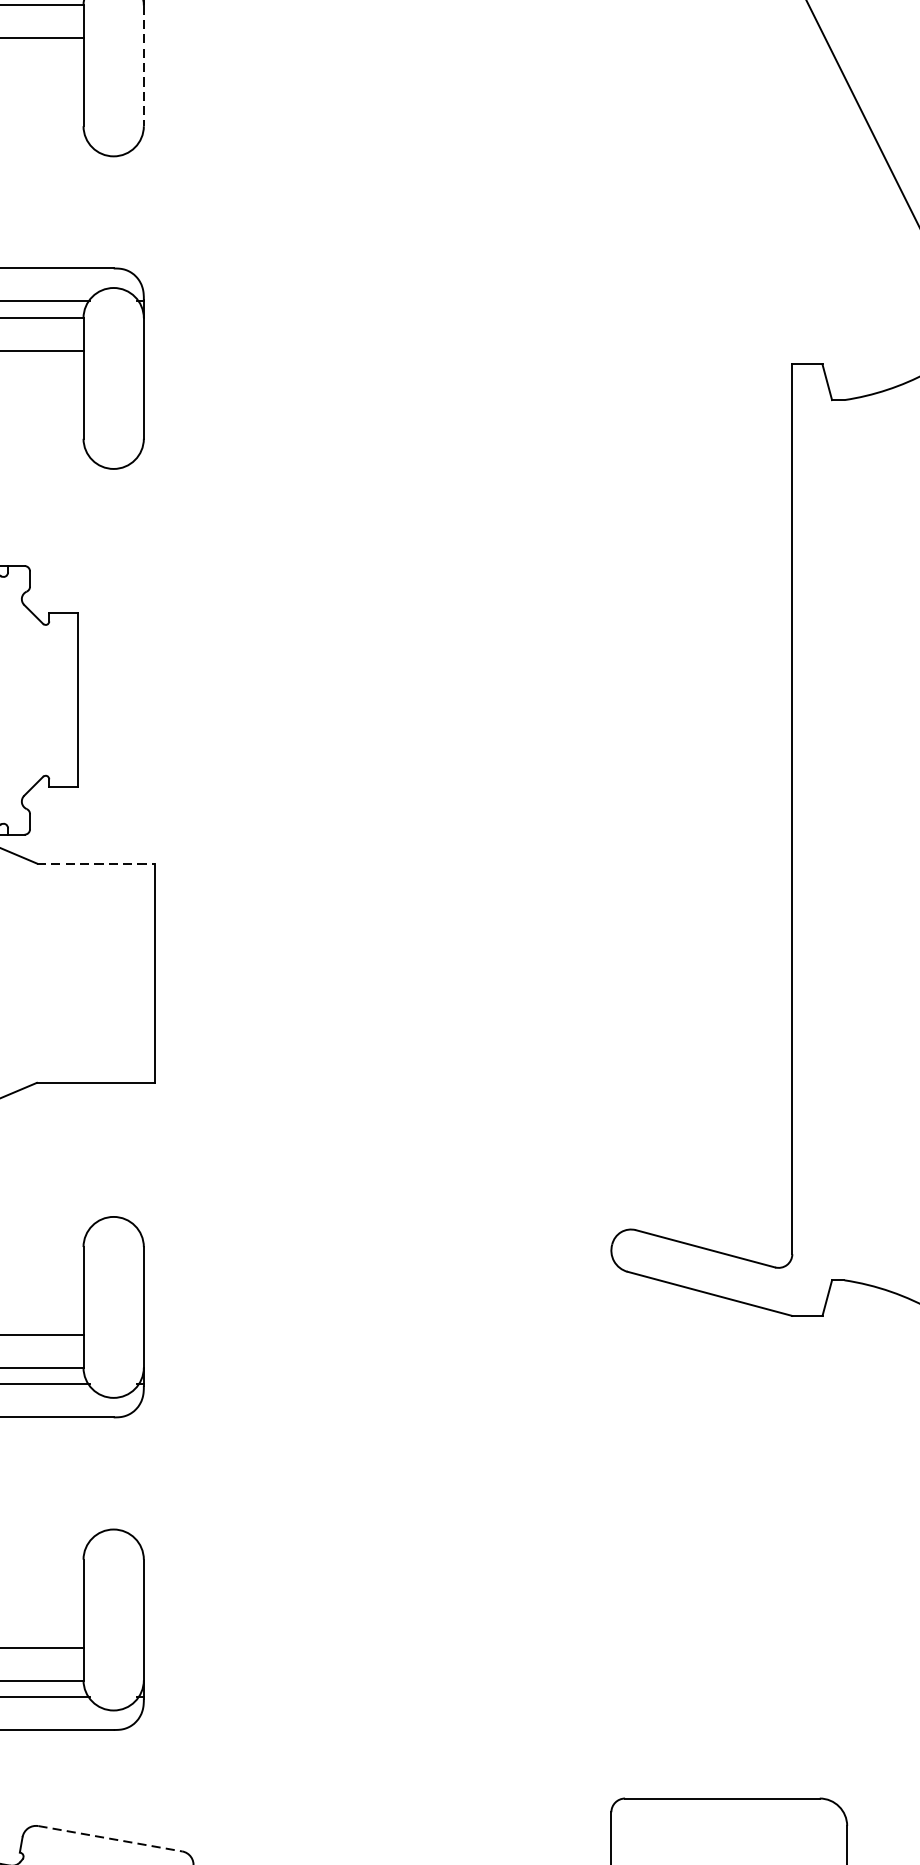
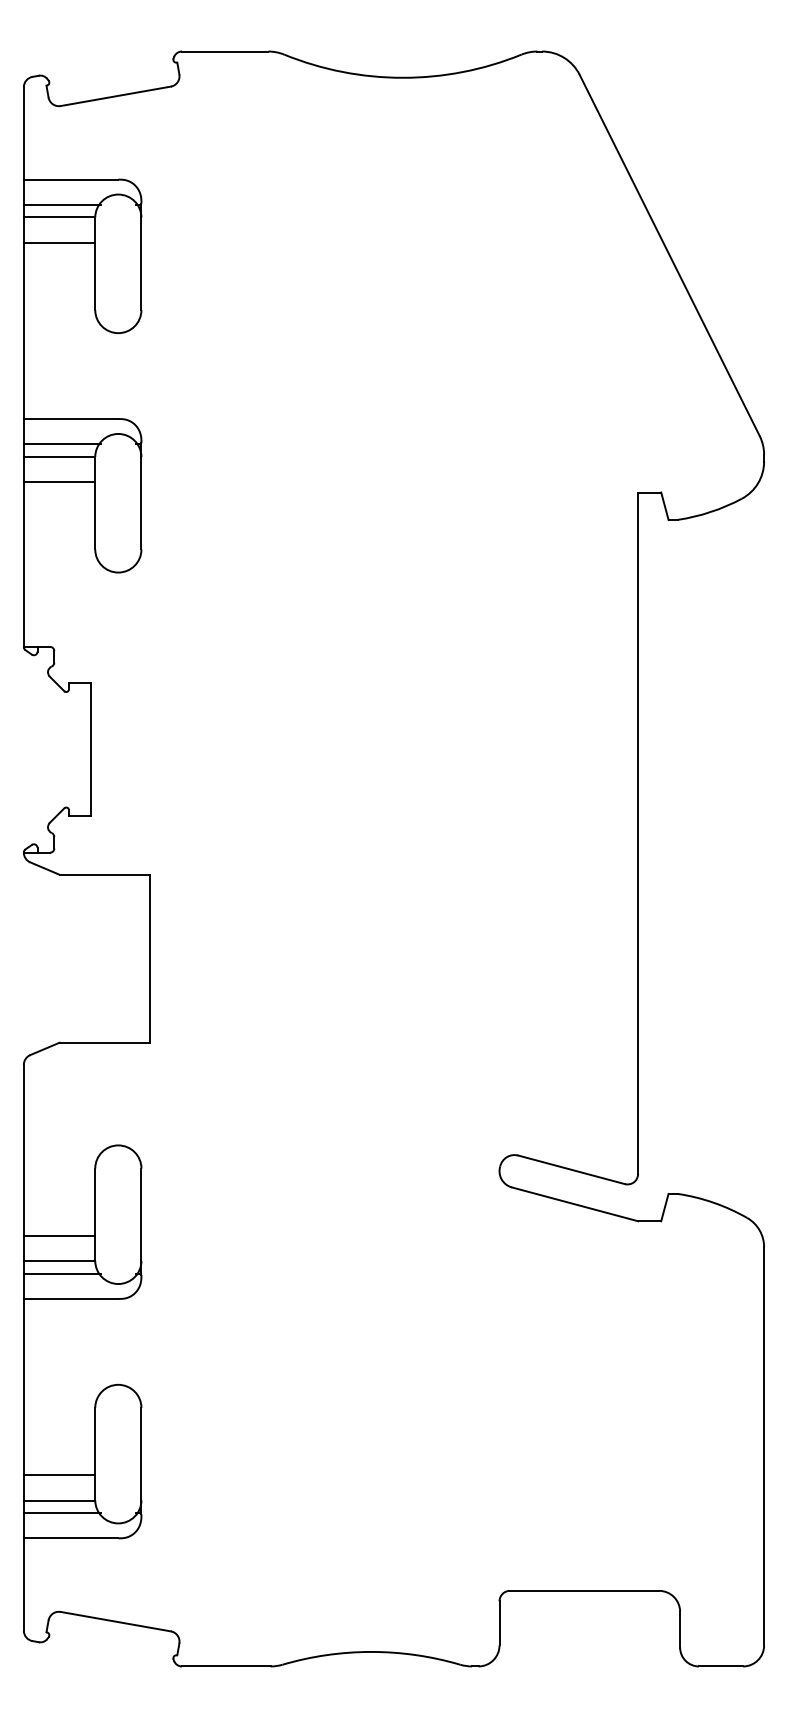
line: (143, 66) -> (141, 264), dashed -> solid
line: (96, 863) -> (105, 874), dashed -> solid
line: (109, 1838) -> (115, 1621), dashed -> solid

